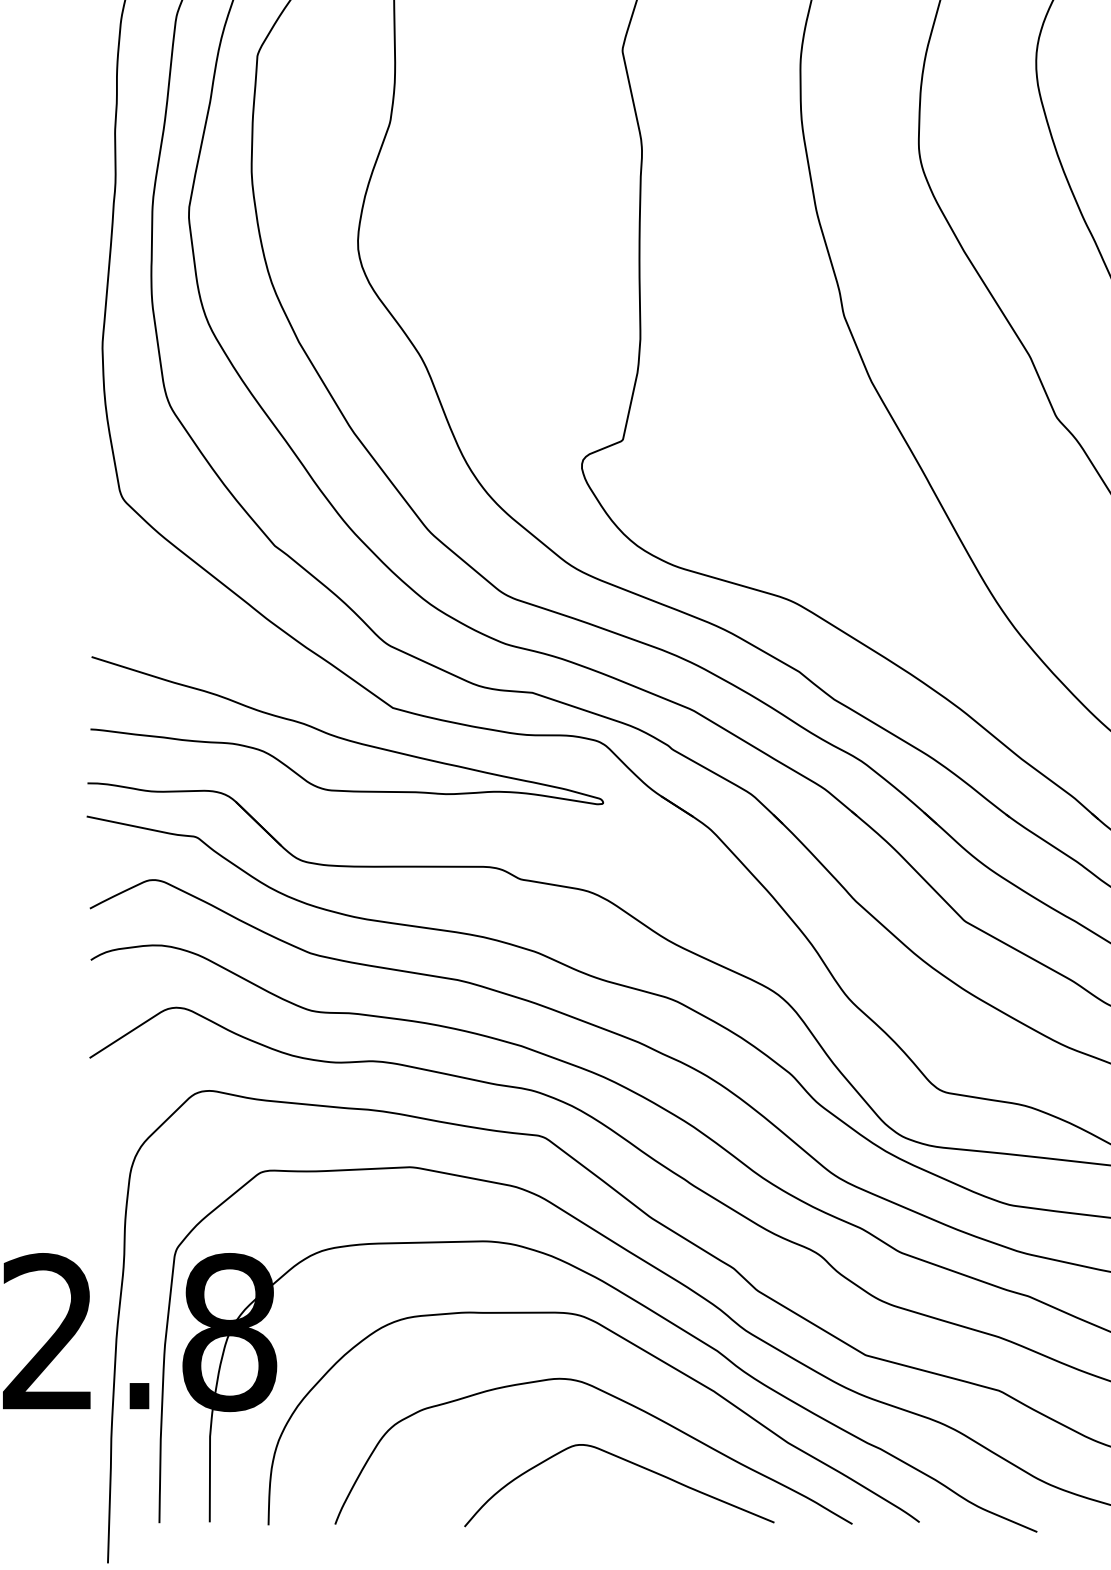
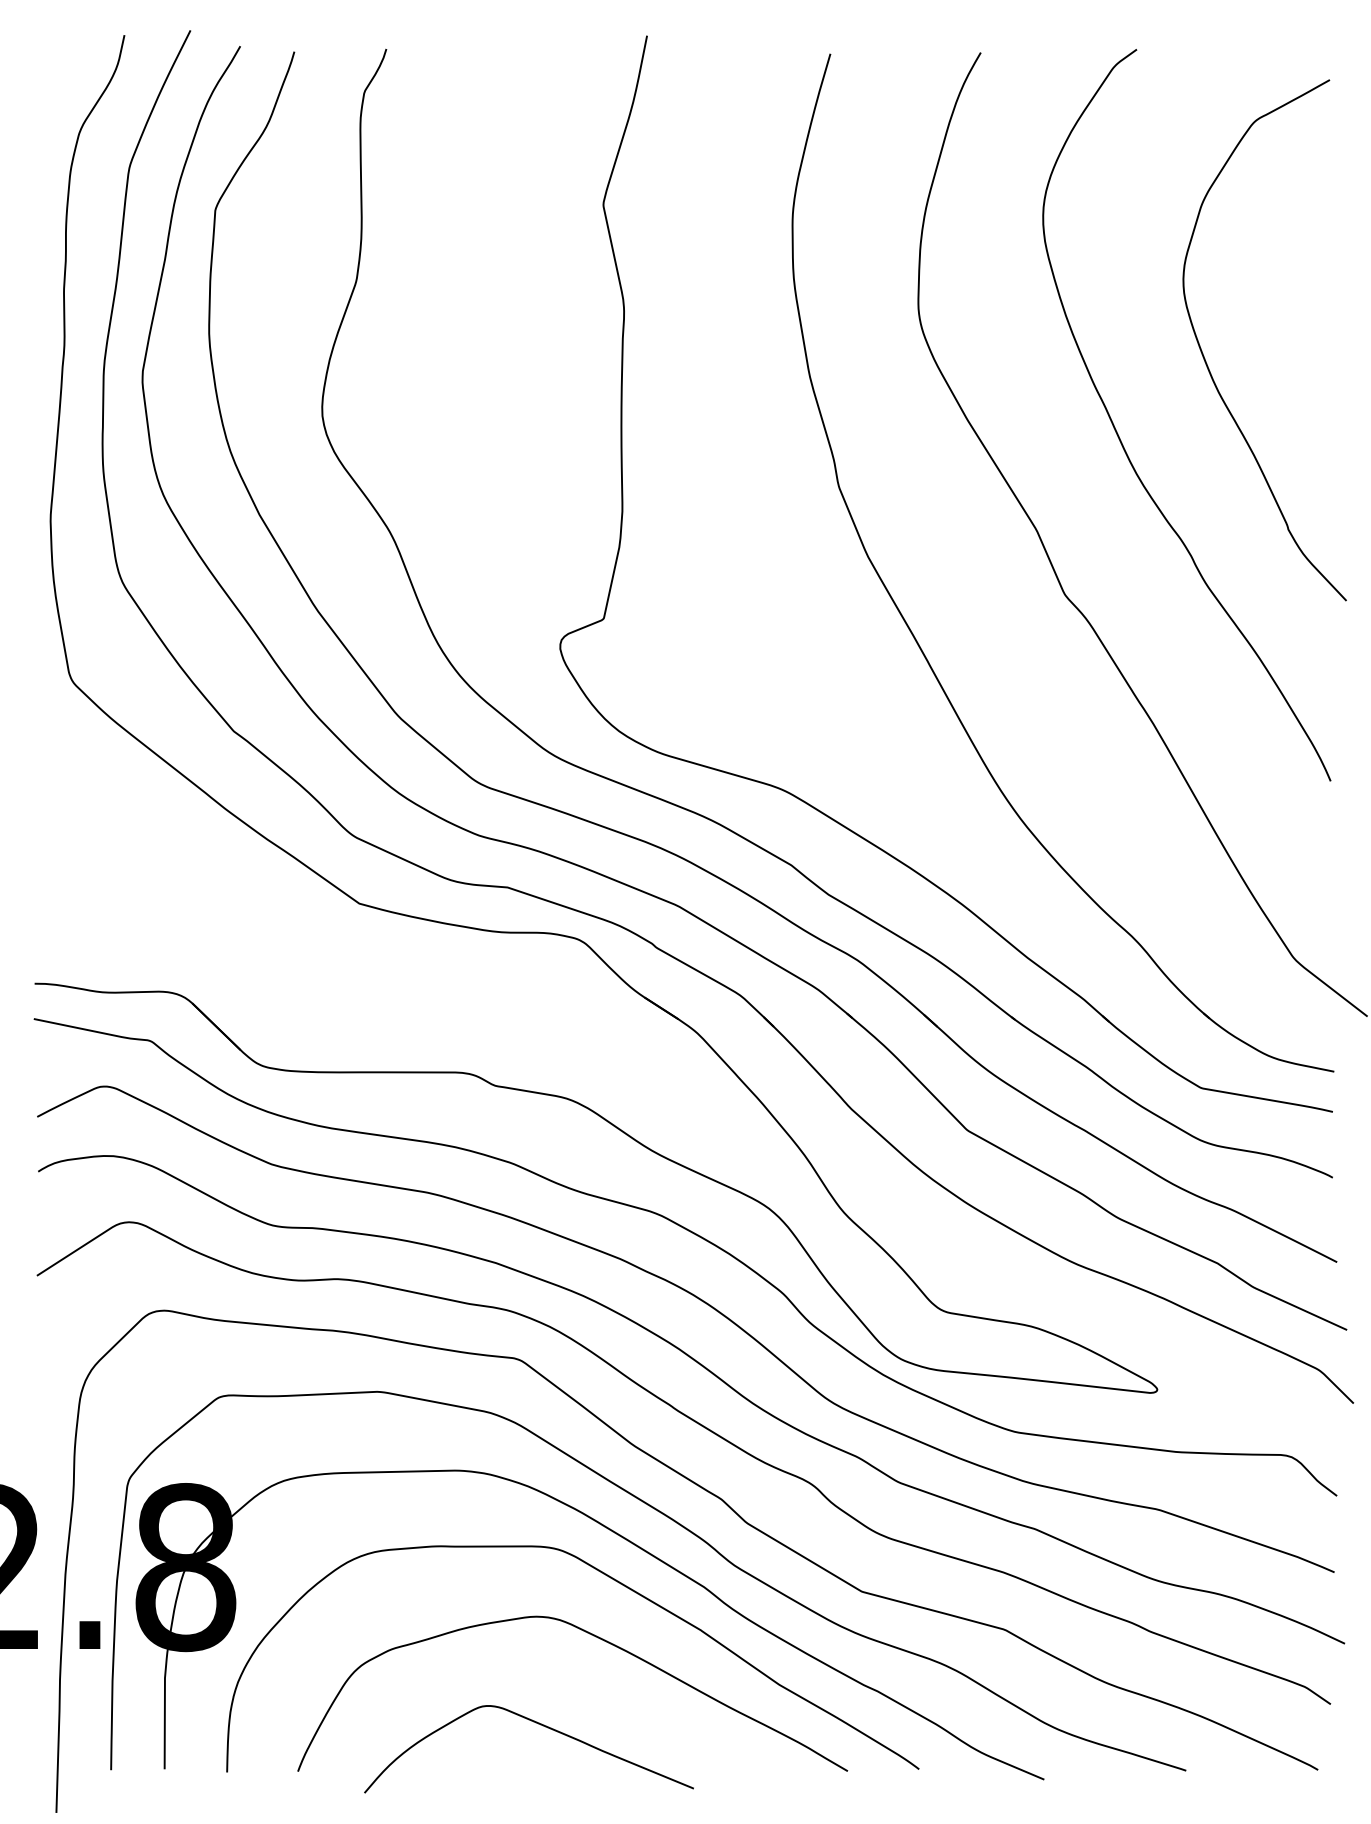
curve: (344, 737) -> (307, 935), removed
curve: (630, 1463) -> (540, 1725), moved

